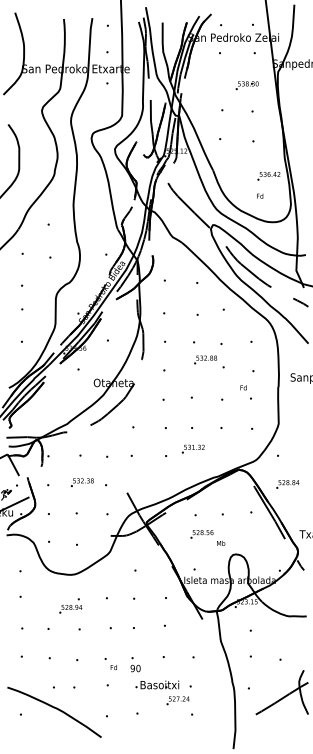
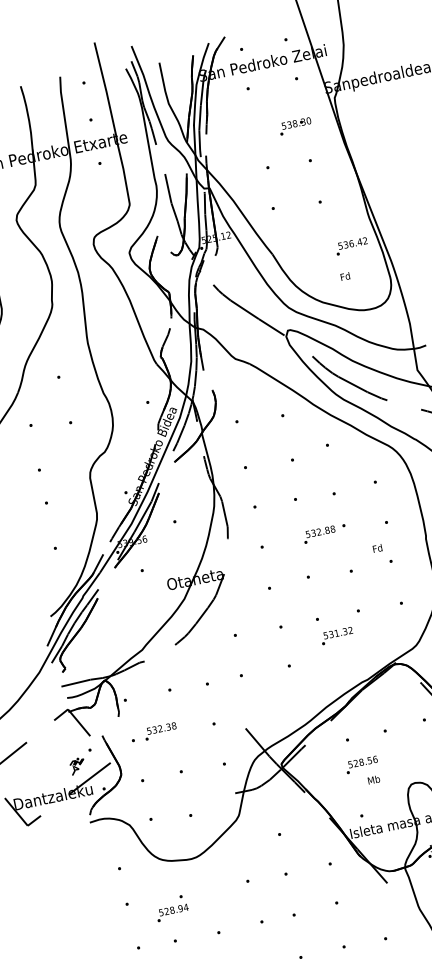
text: (205, 359) -> (319, 533), moved
text: (192, 448) -> (335, 635), moved
text: (82, 482) -> (160, 731), moved
text: (221, 542) -> (374, 778), moved
text: (70, 605) -> (171, 907), moved

